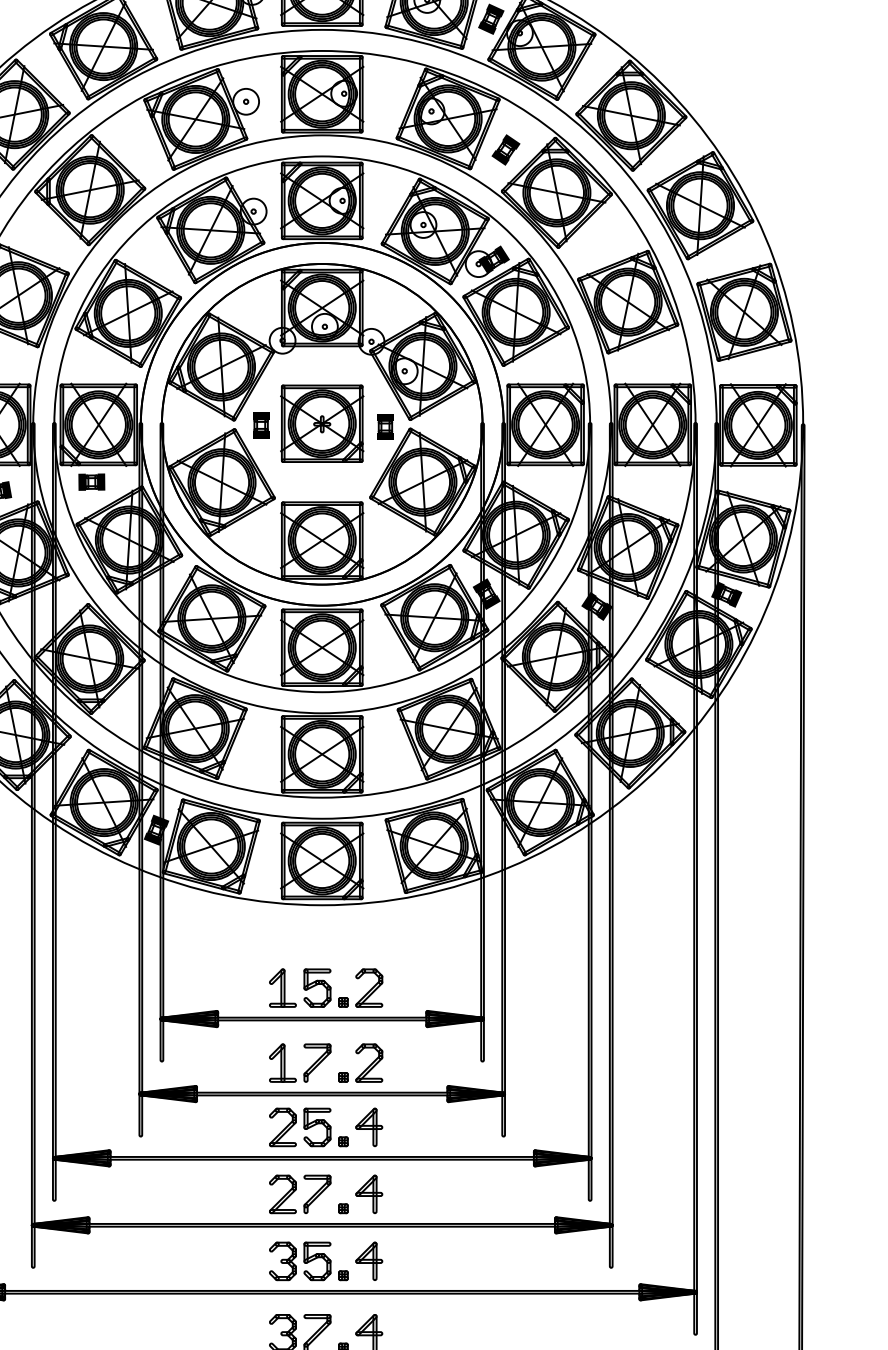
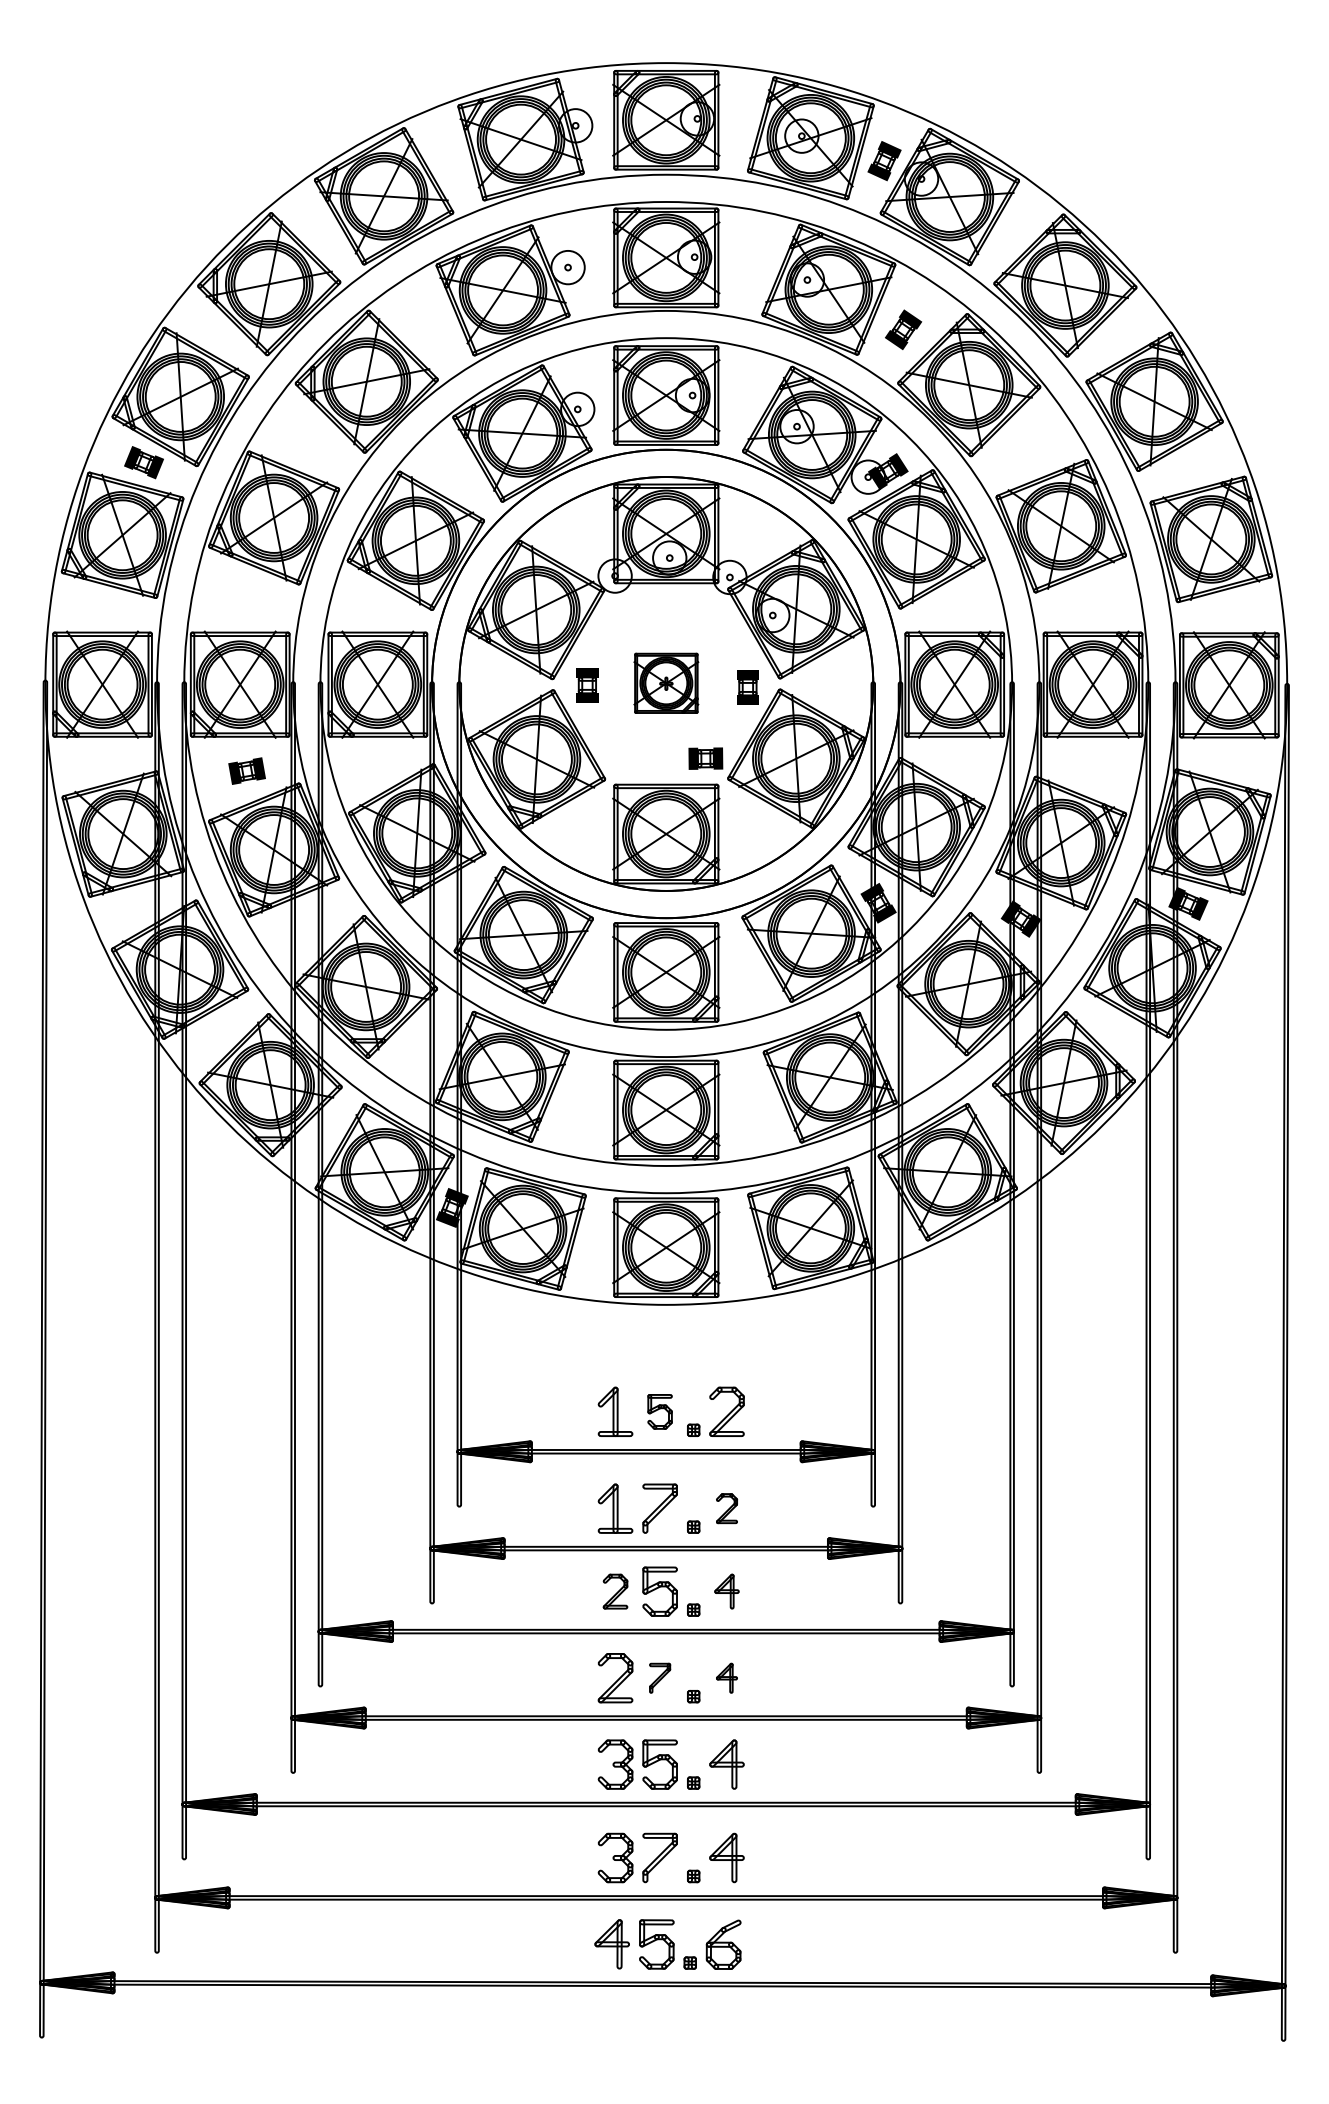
part: (322, 423) -> (666, 683), size x0.6
part: (91, 482) -> (705, 758), moved
part: (316, 987) -> (659, 1411), size x0.7
part: (368, 1062) -> (726, 1508), size x0.6
part: (282, 1127) -> (615, 1591), size x0.7
part: (368, 1127) -> (726, 1591), size x0.7
part: (316, 1194) -> (659, 1678), size x0.6
part: (368, 1194) -> (726, 1678), size x0.6

